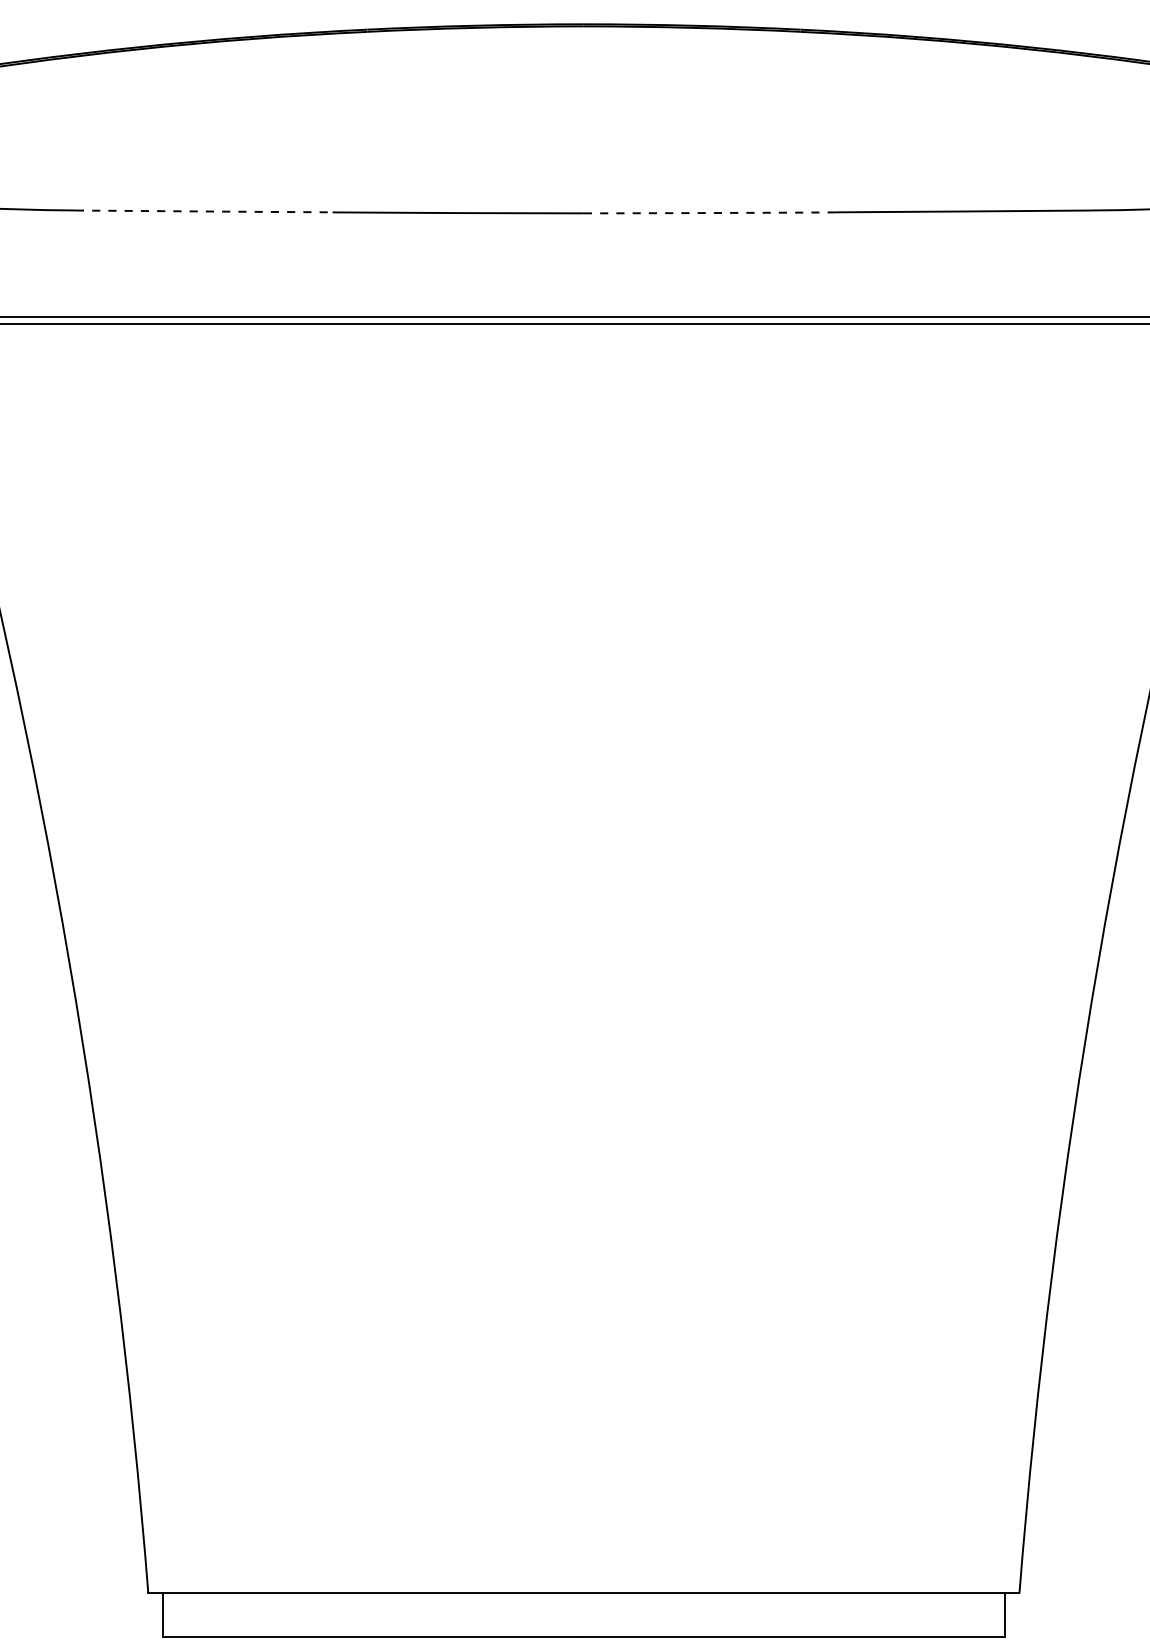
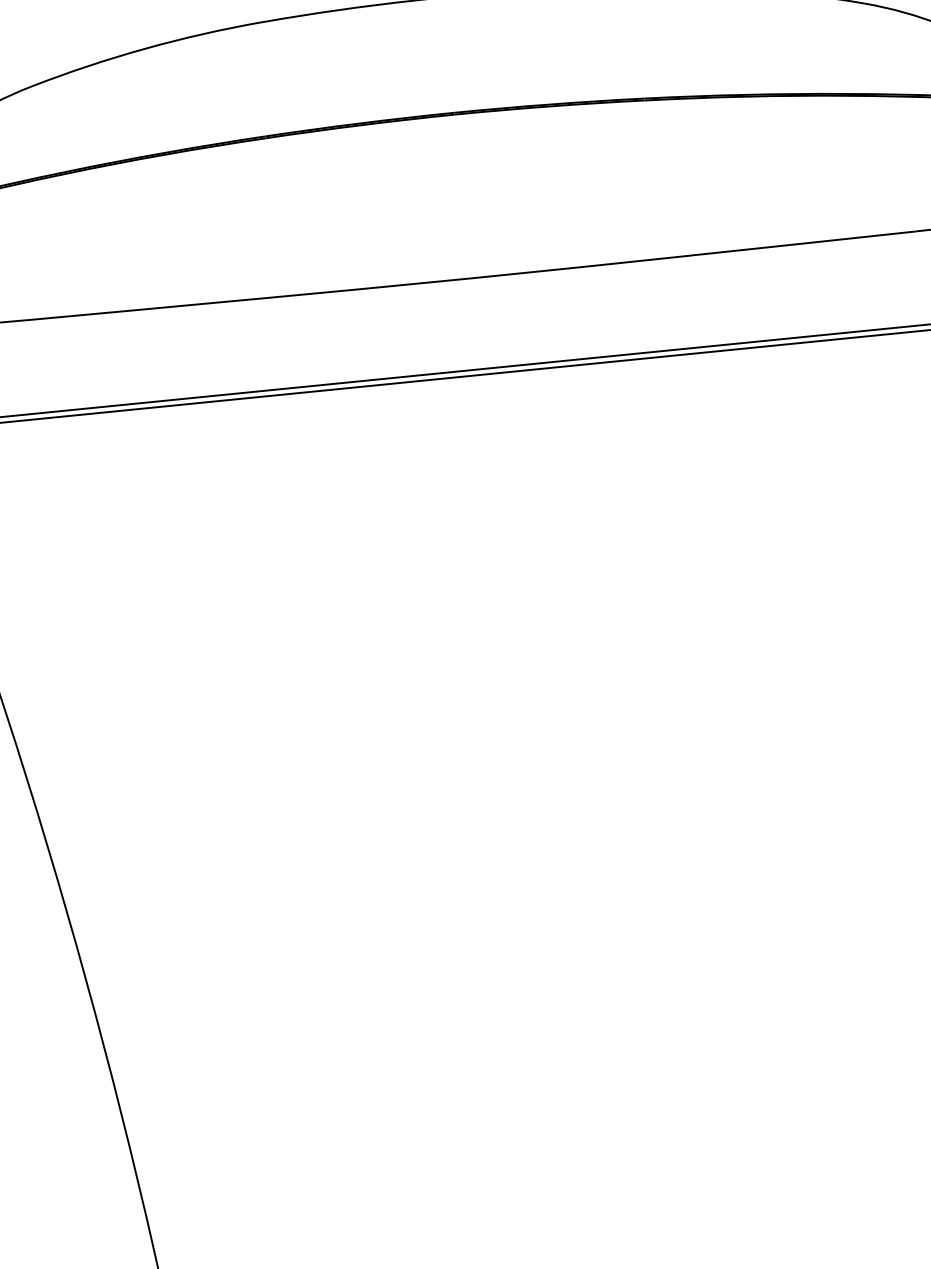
arc: (204, 211) -> (138, 309), dashed -> solid
arc: (709, 213) -> (581, 267), dashed -> solid

